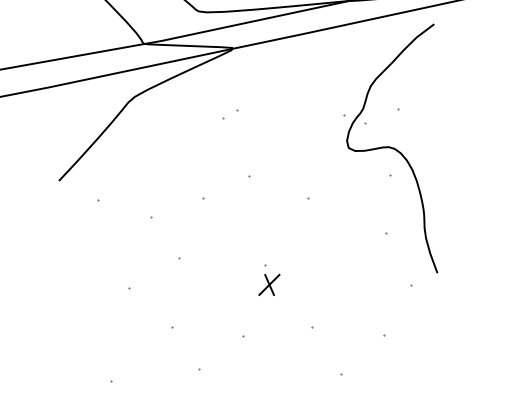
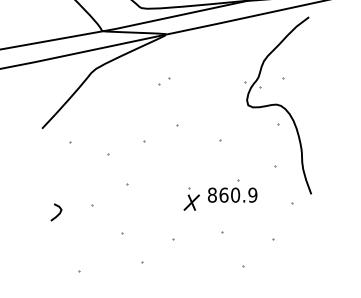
part: (326, 267) -> (232, 190), added
curve: (82, 300) -> (58, 213), added

